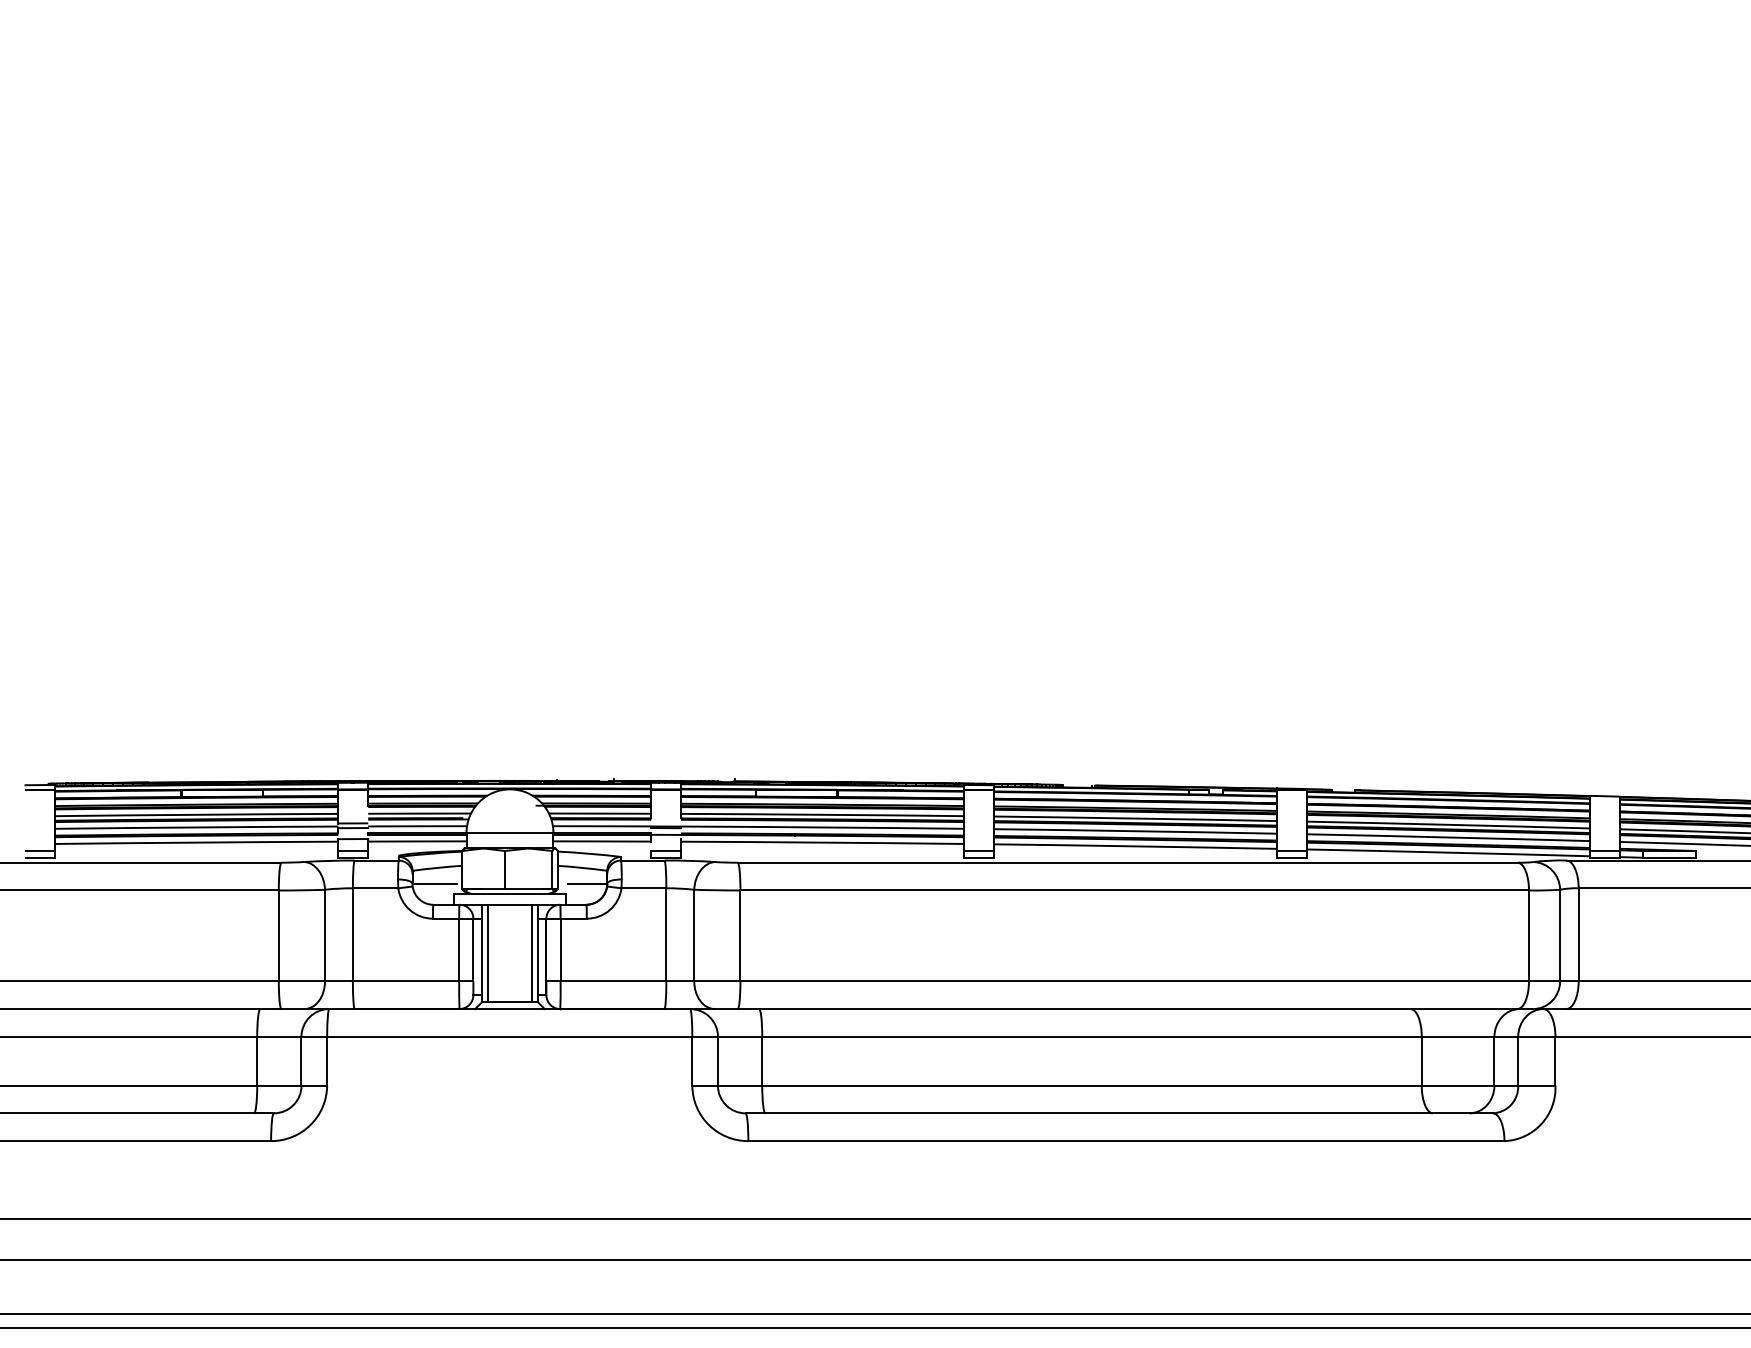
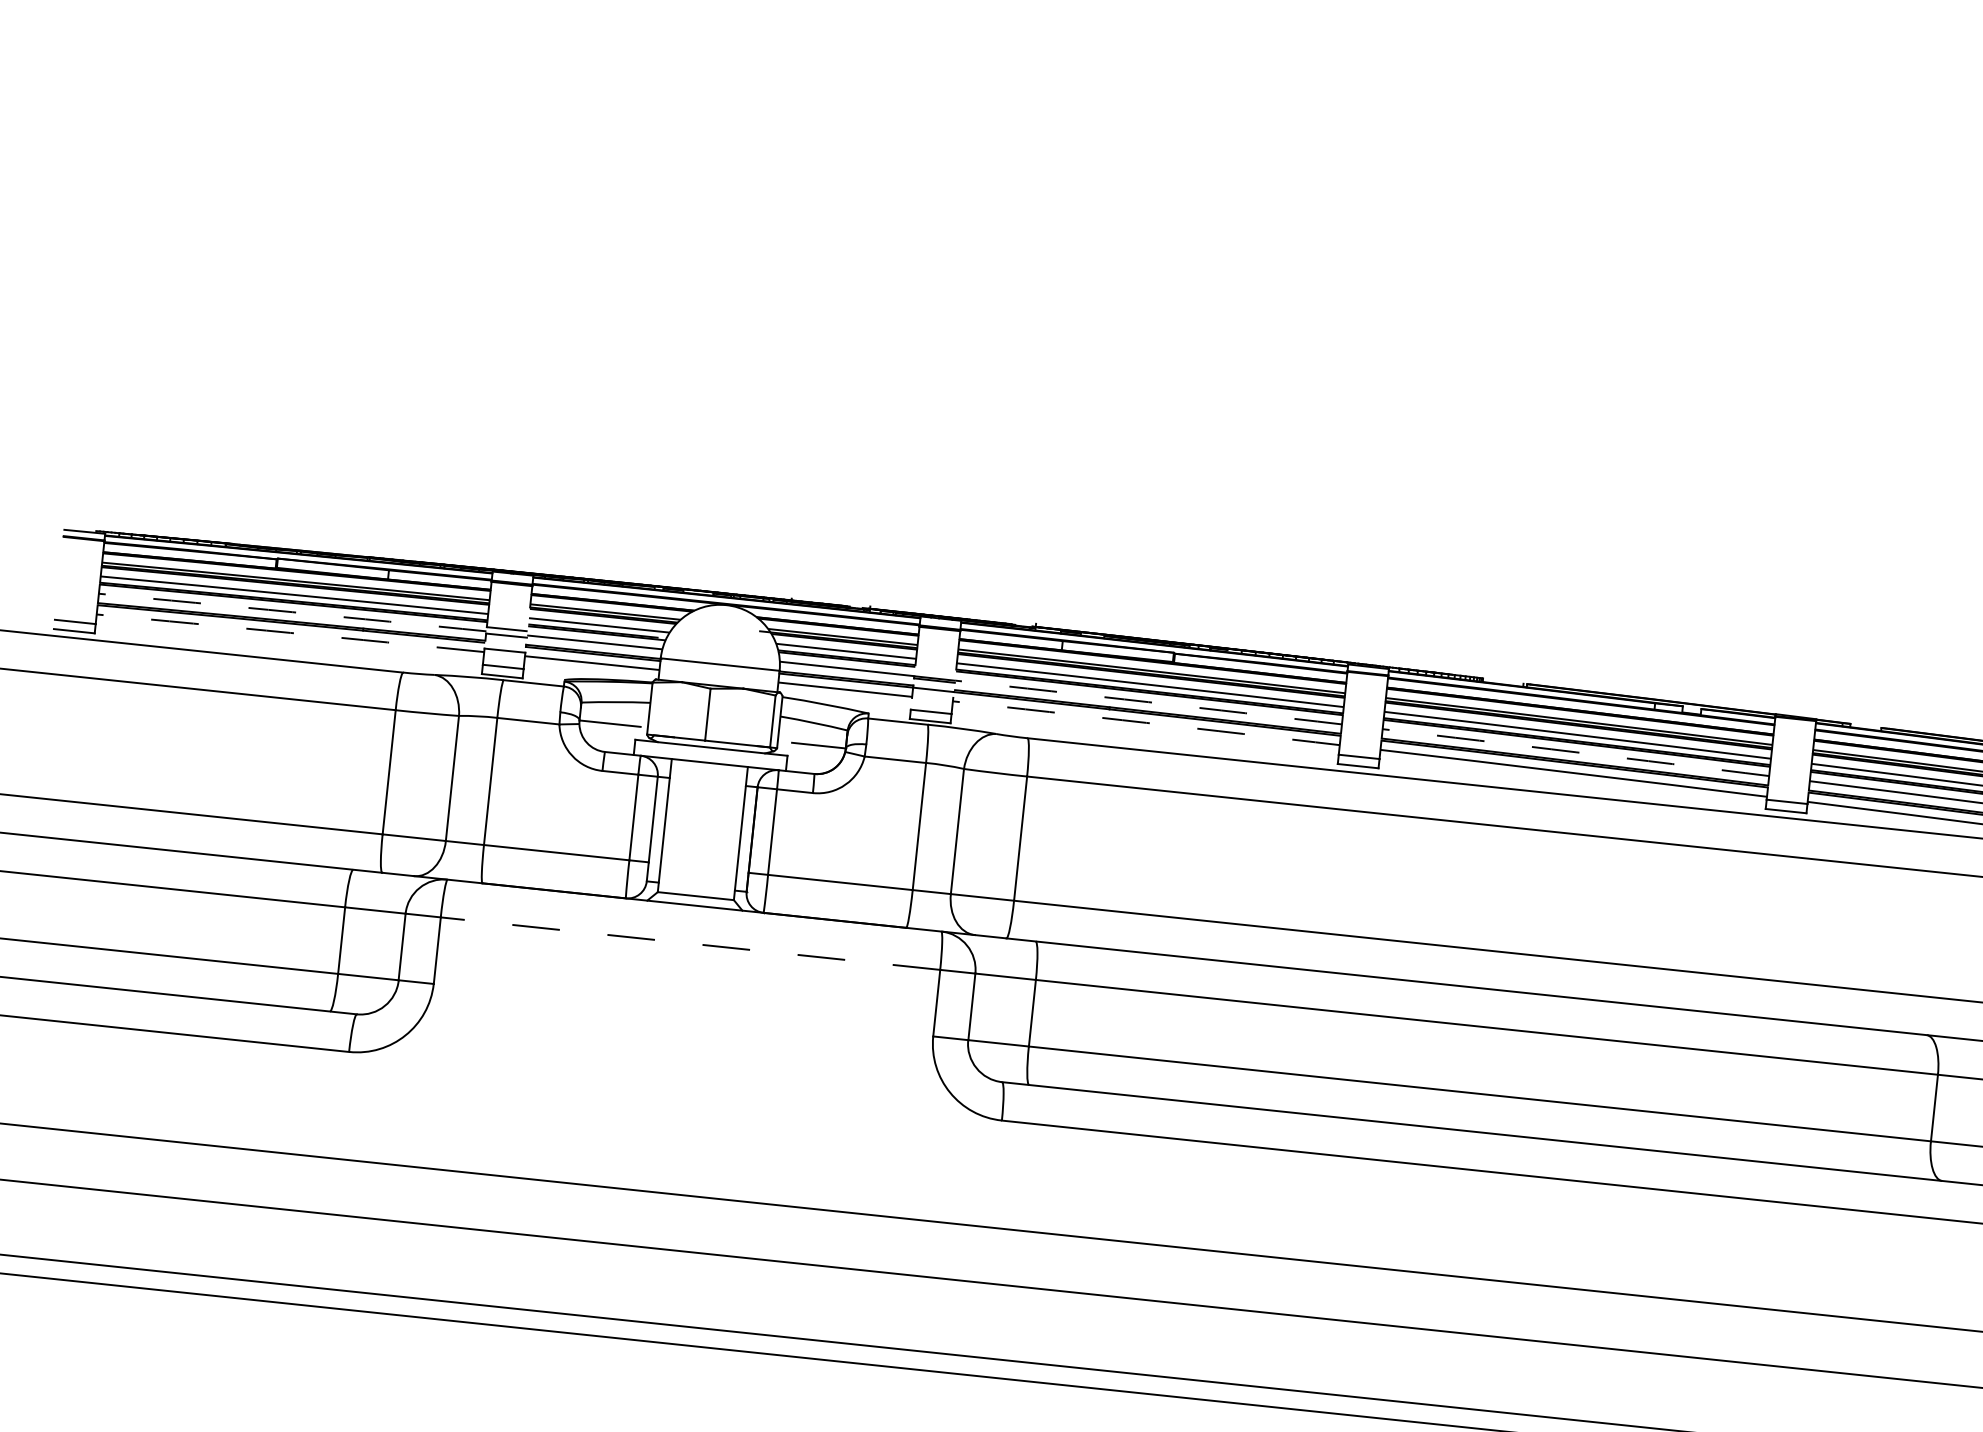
arc: (196, 827) -> (292, 612), solid -> dashed
arc: (822, 827) -> (1148, 702), solid -> dashed
arc: (1135, 831) -> (1575, 752), solid -> dashed
arc: (196, 842) -> (290, 632), solid -> dashed
arc: (822, 842) -> (1146, 722), solid -> dashed
line: (487, 953) -> (672, 826), removed
line: (532, 953) -> (733, 832), removed
line: (509, 1036) -> (690, 943), solid -> dashed

